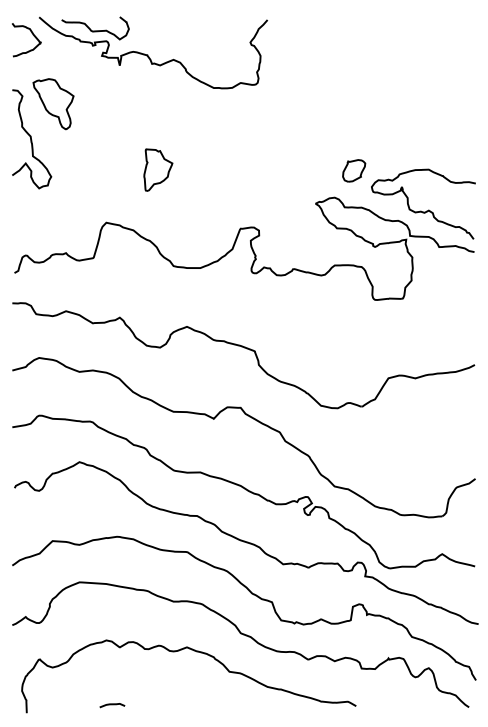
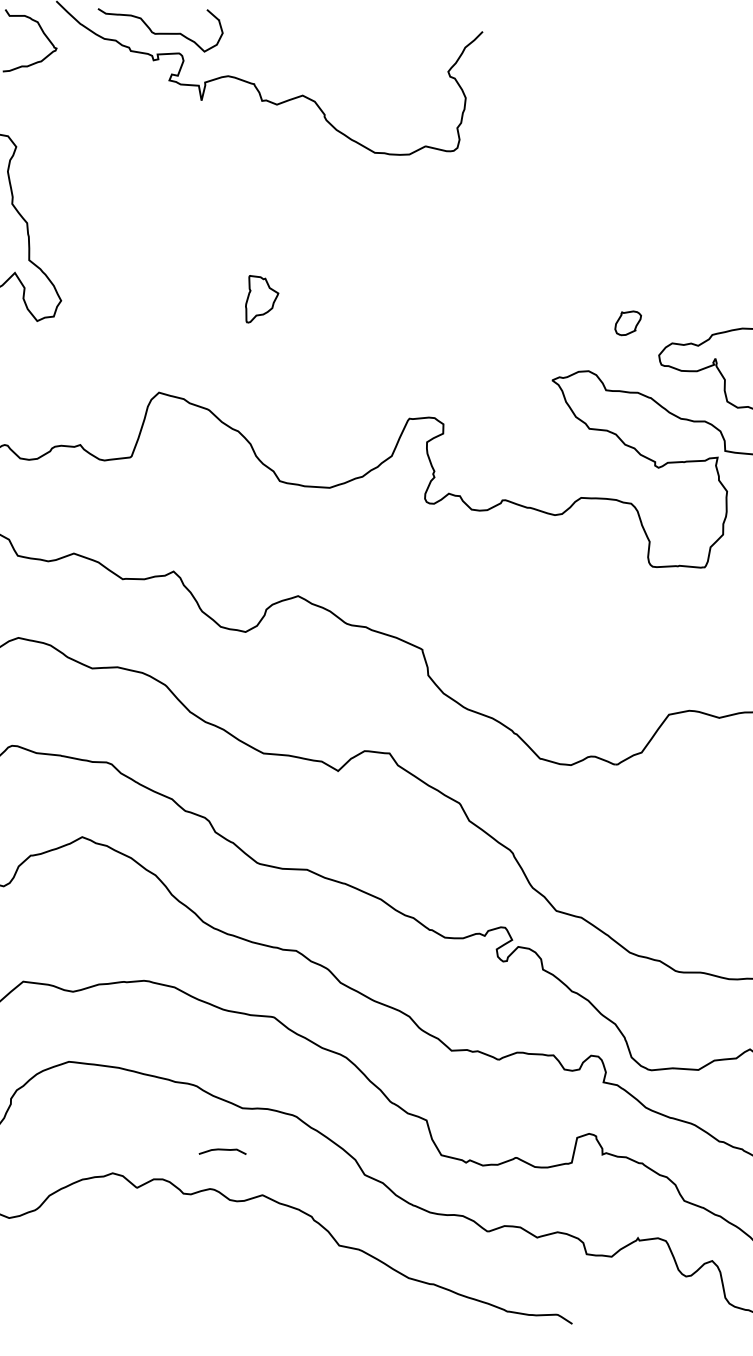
part: (53, 104) -> (73, 165), removed
part: (158, 169) -> (262, 298), size x0.6
part: (354, 170) -> (628, 322), size x0.6
curve: (112, 705) -> (222, 1151), moved

